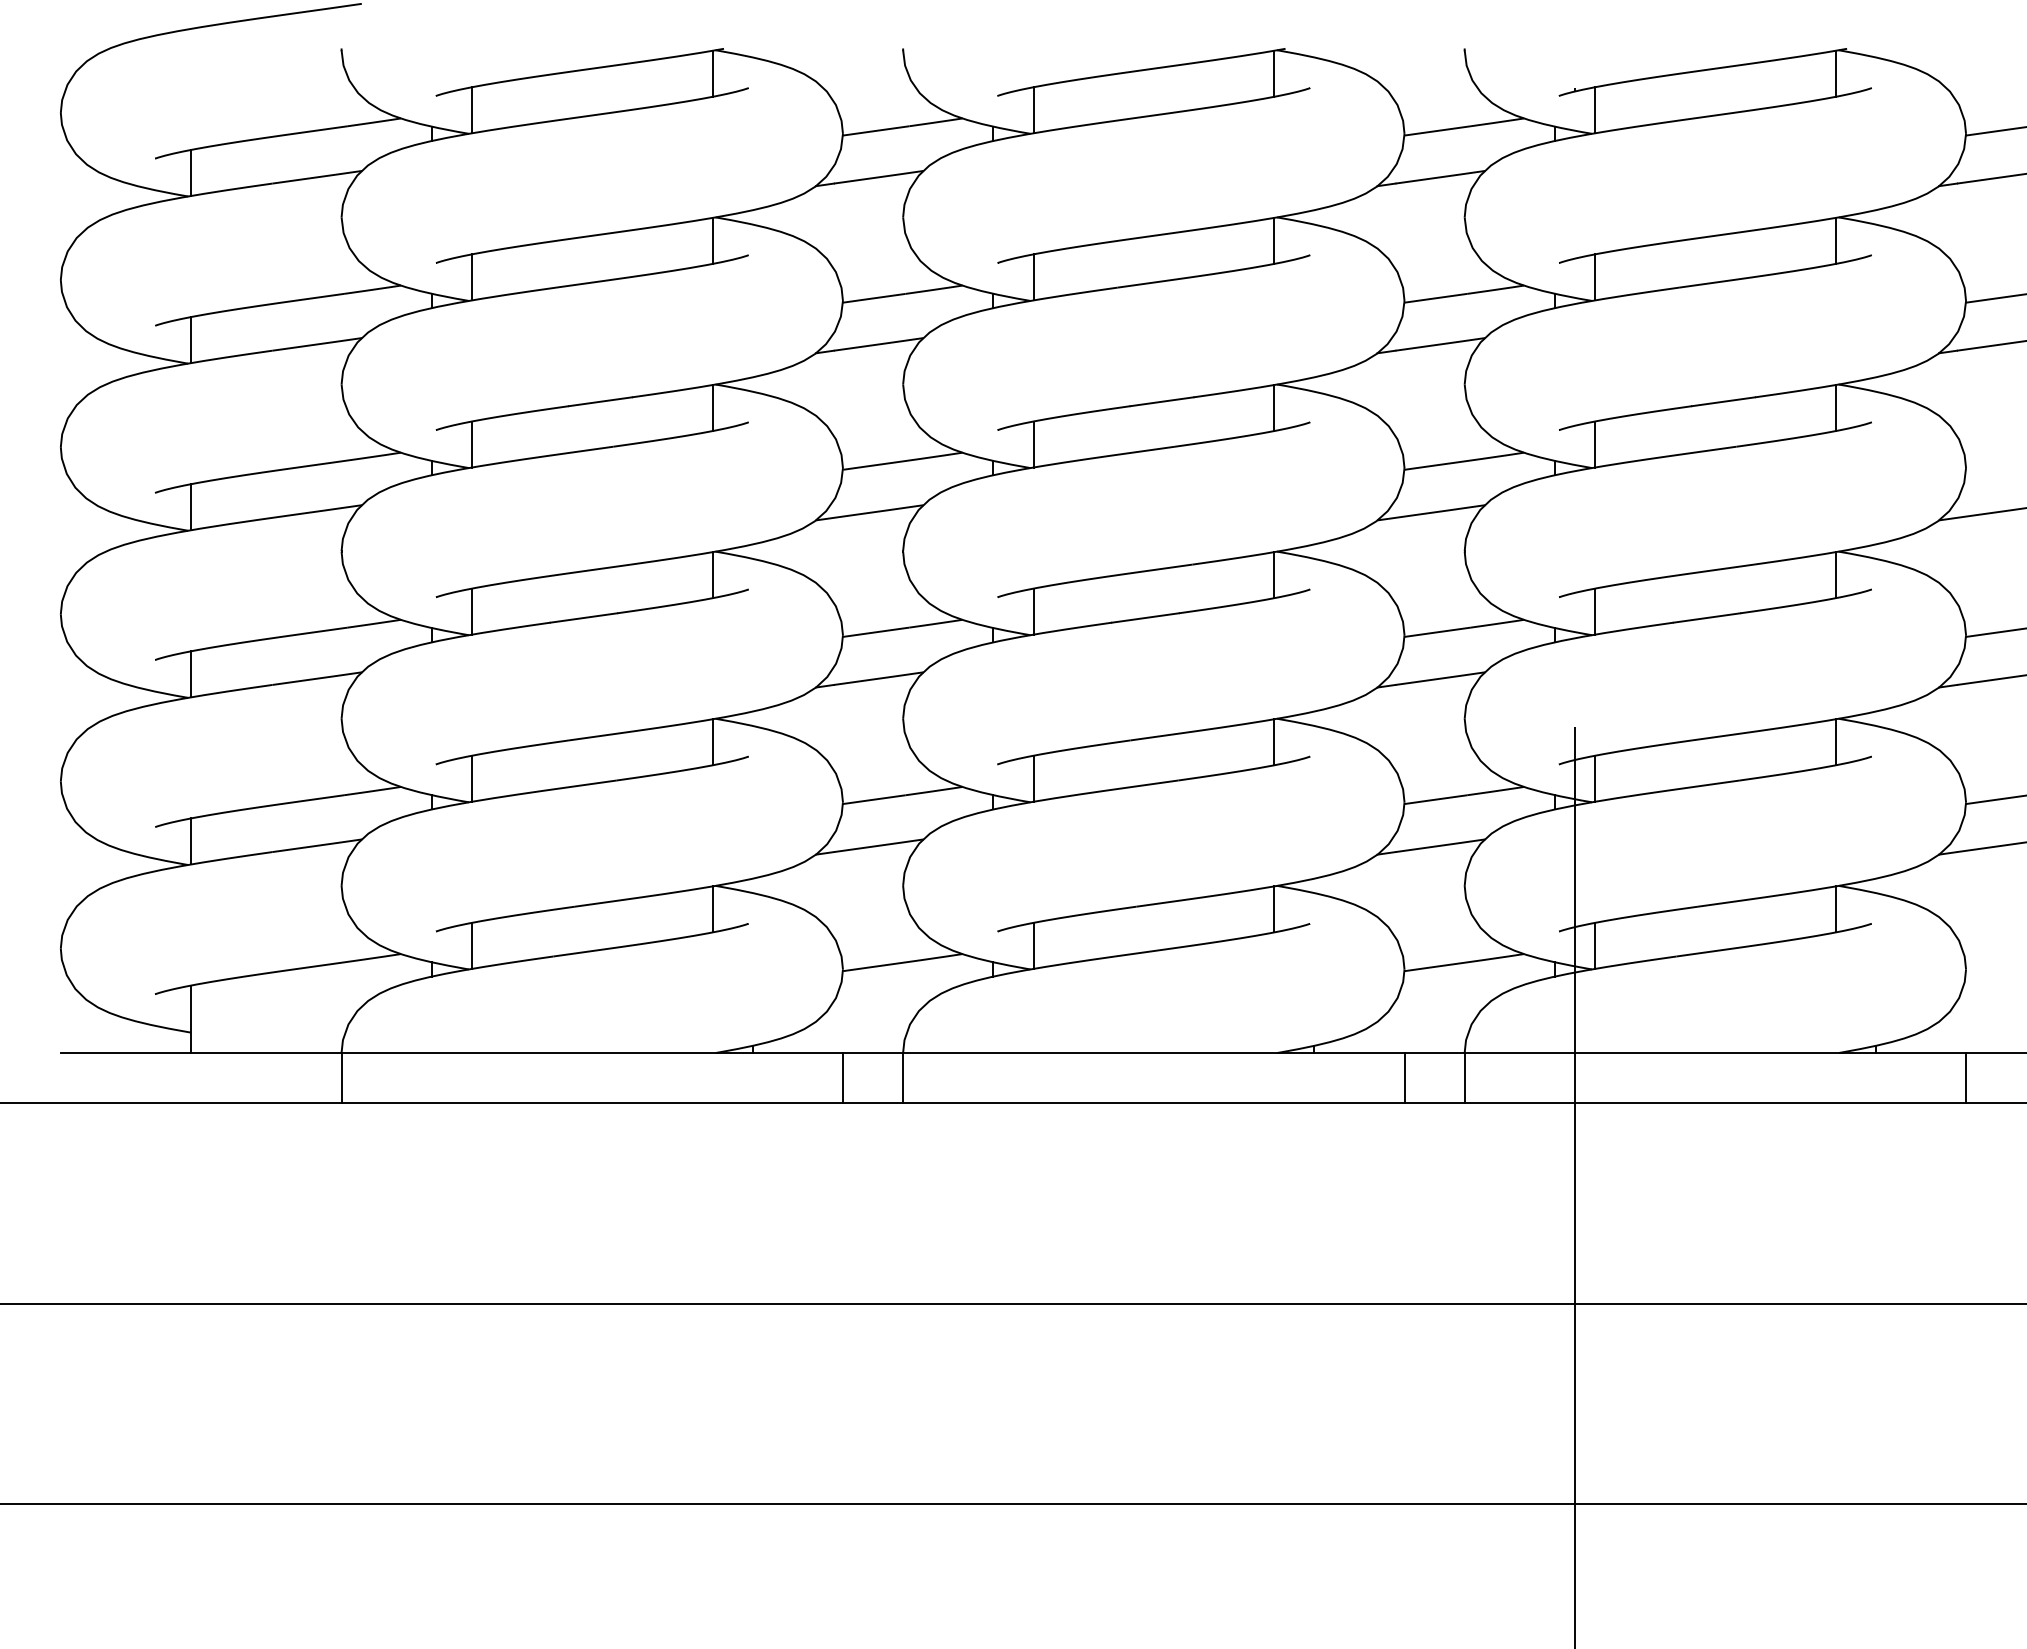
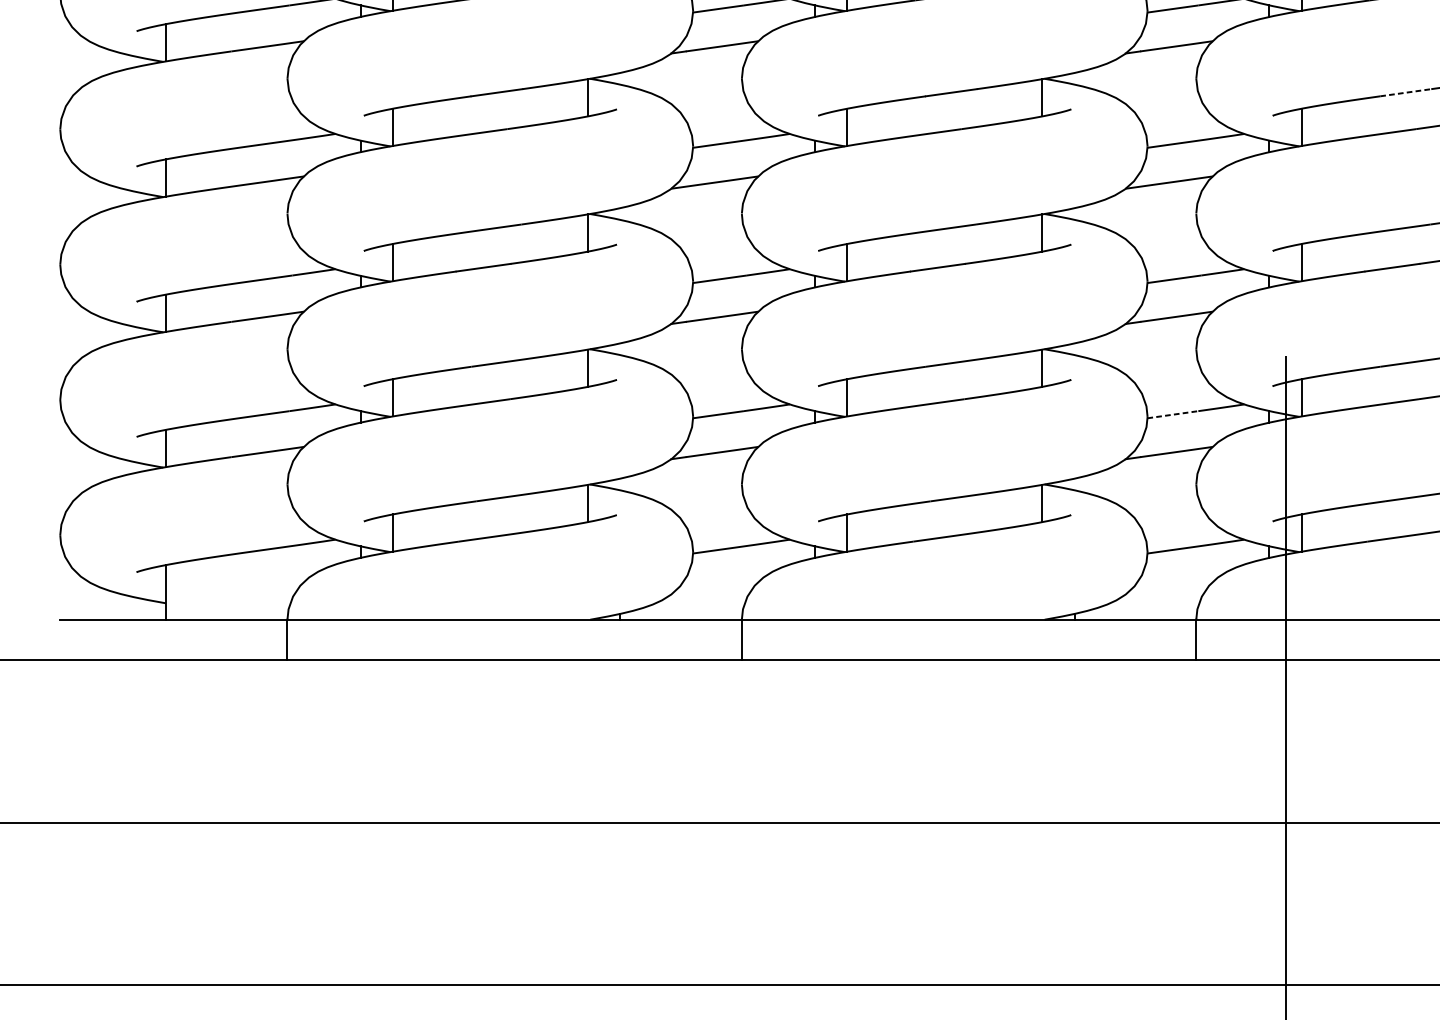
line: (1723, 401) -> (1405, 92), solid -> dashed
line: (1435, 799) -> (1172, 414), solid -> dashed
line: (842, 1078) -> (692, 640), removed
line: (1404, 1078) -> (1147, 640), removed

